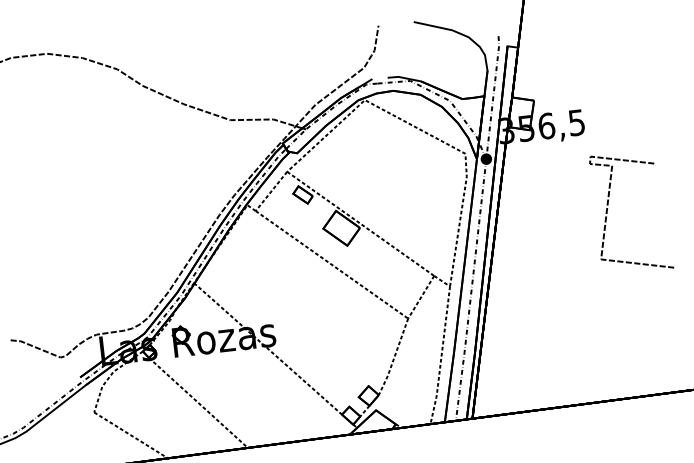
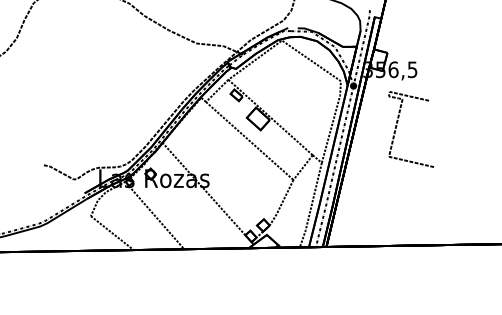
curve: (609, 210) -> (397, 126), moved

